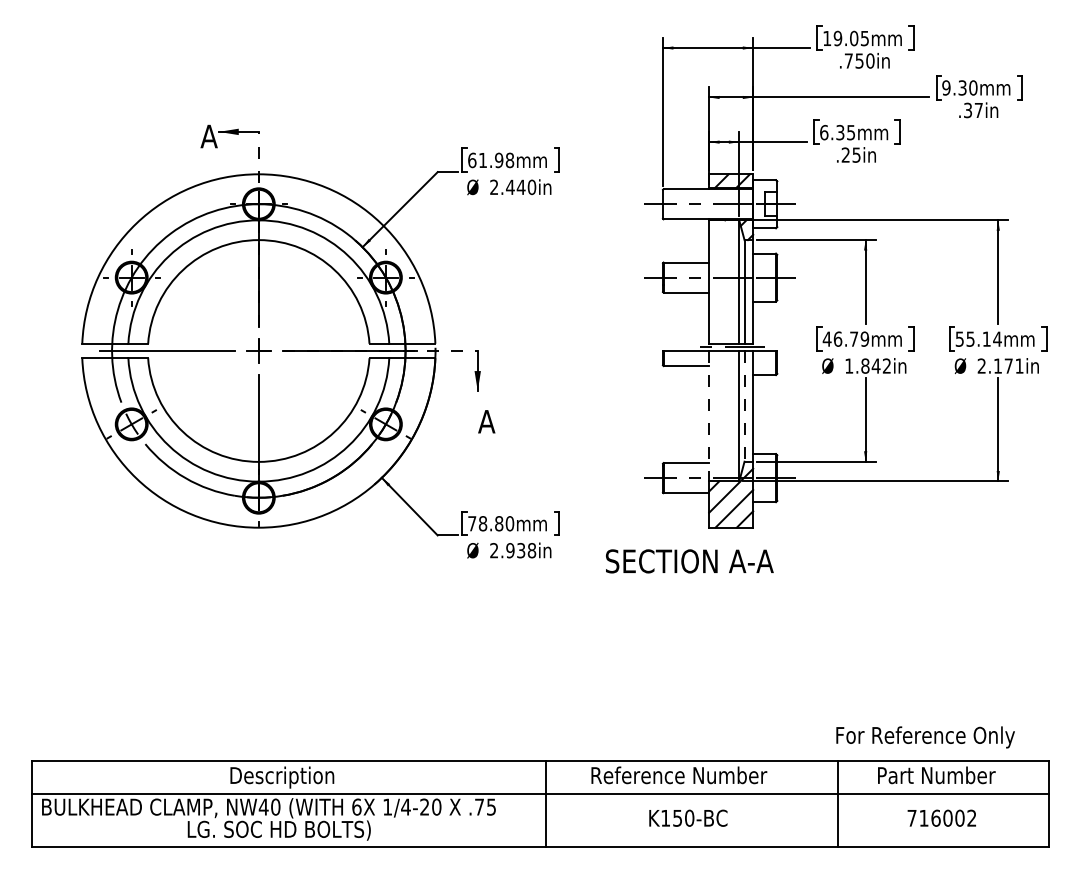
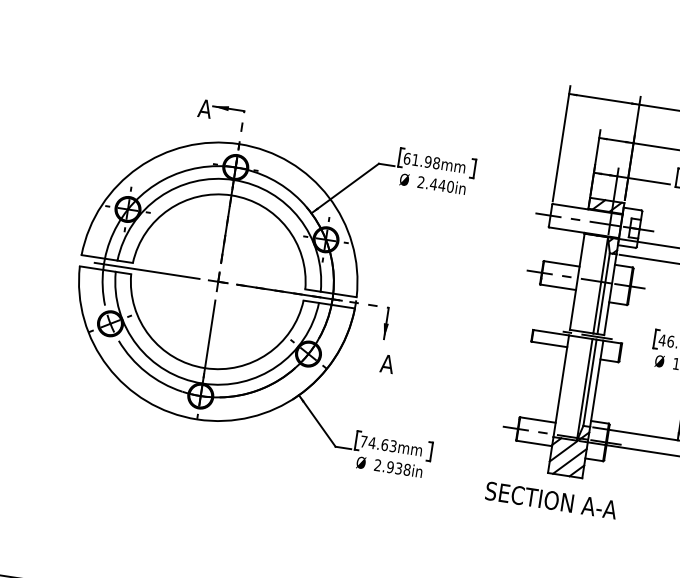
line: (744, 406) -> (589, 382), dashed -> solid
line: (709, 416) -> (561, 386), dashed -> solid
text: (496, 523) -> (382, 444), 78.80mm -> 74.63mm
text: (689, 561) -> (551, 500), moved

